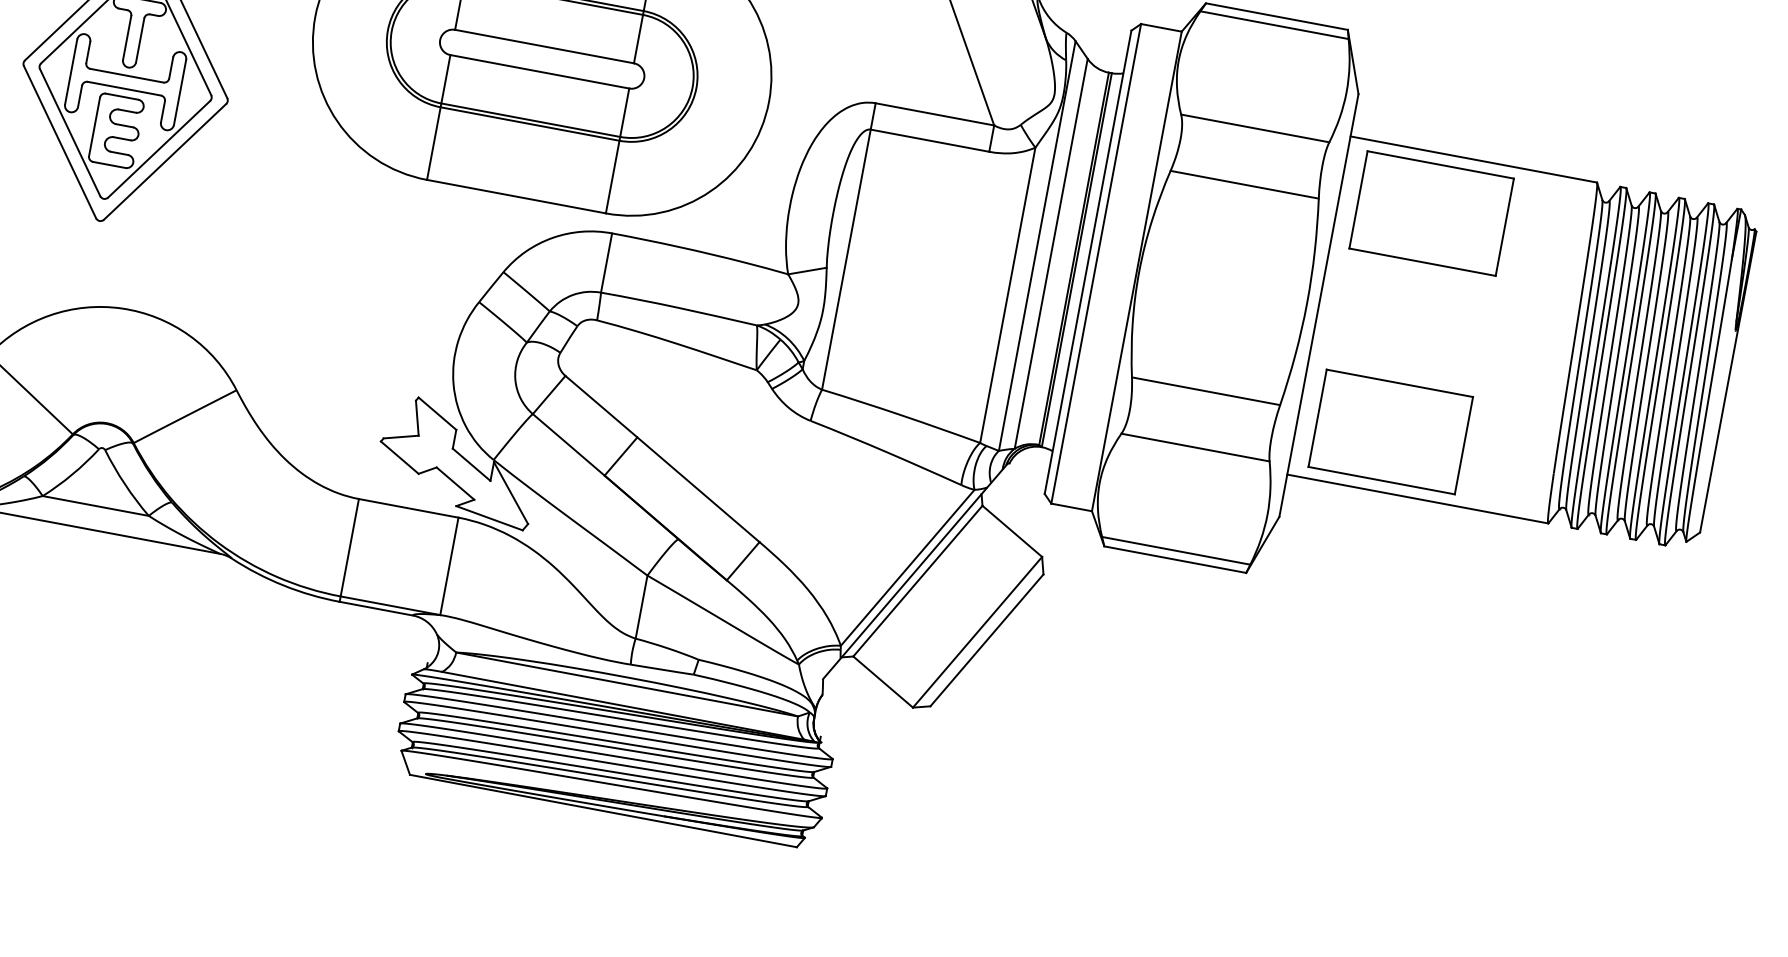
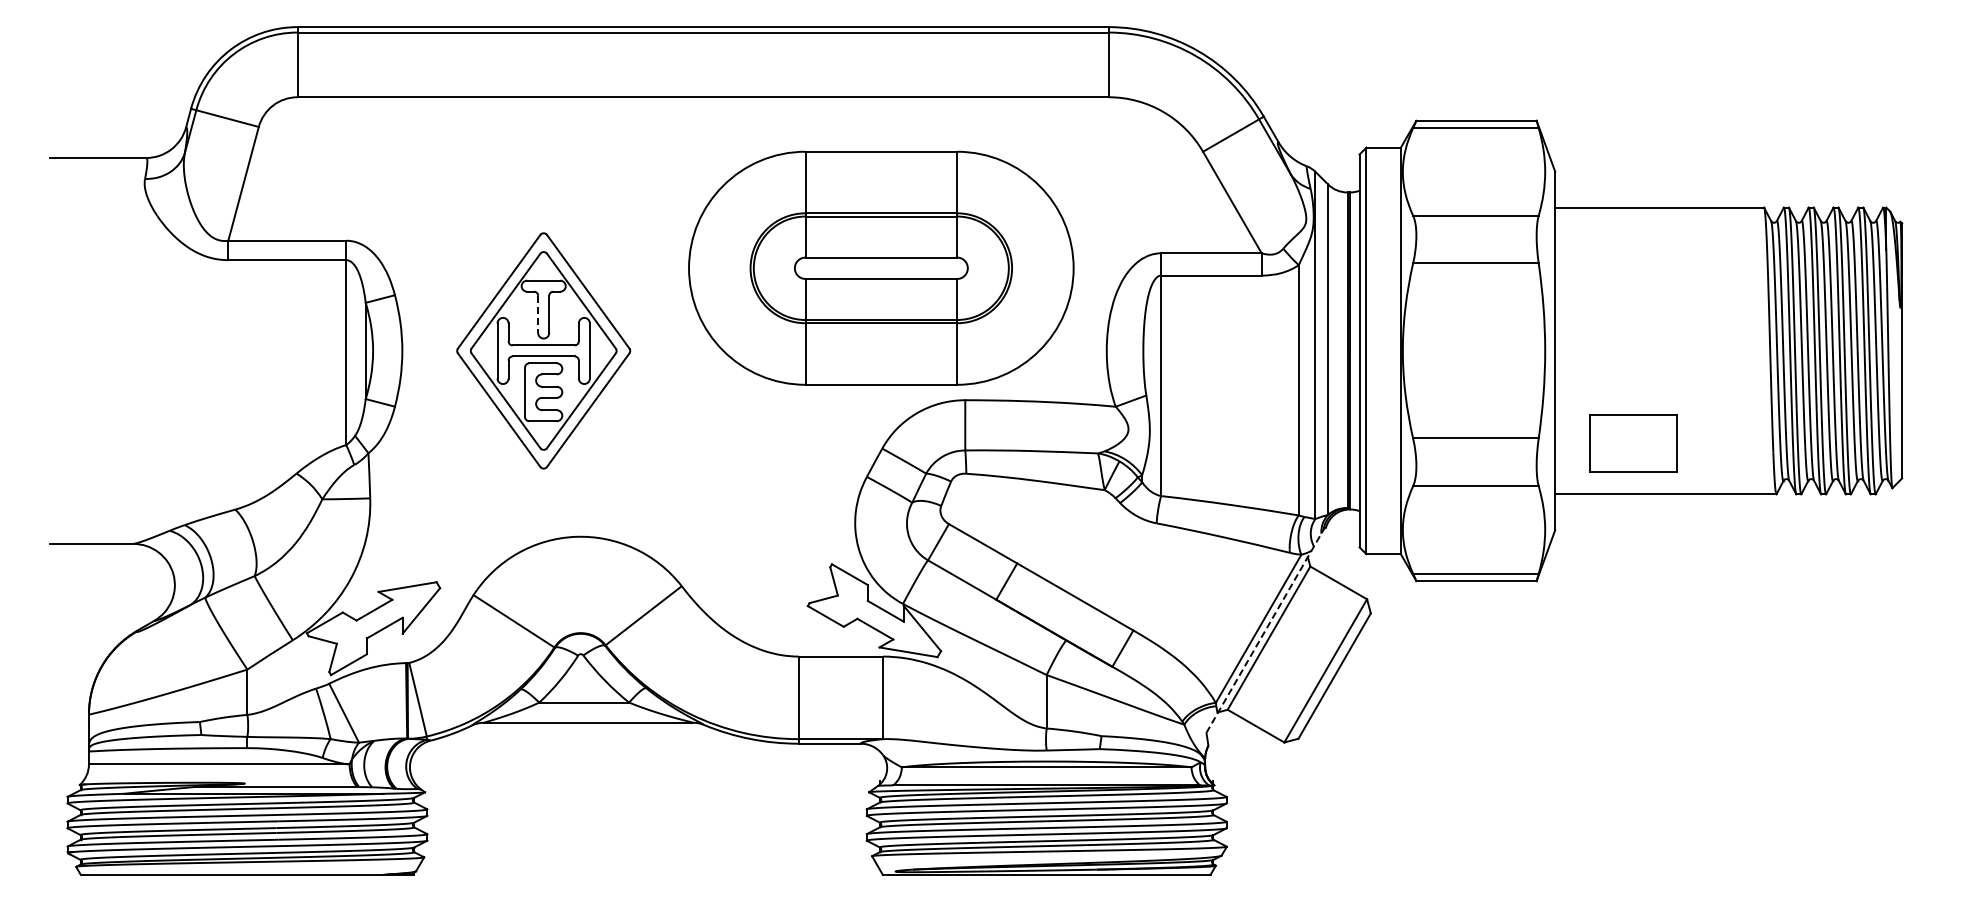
line: (127, 38) -> (538, 314), solid -> dashed
part: (1430, 213) -> (1632, 258), removed
part: (1389, 431) -> (1632, 443), size x0.7
line: (915, 571) -> (1265, 630), solid -> dashed

